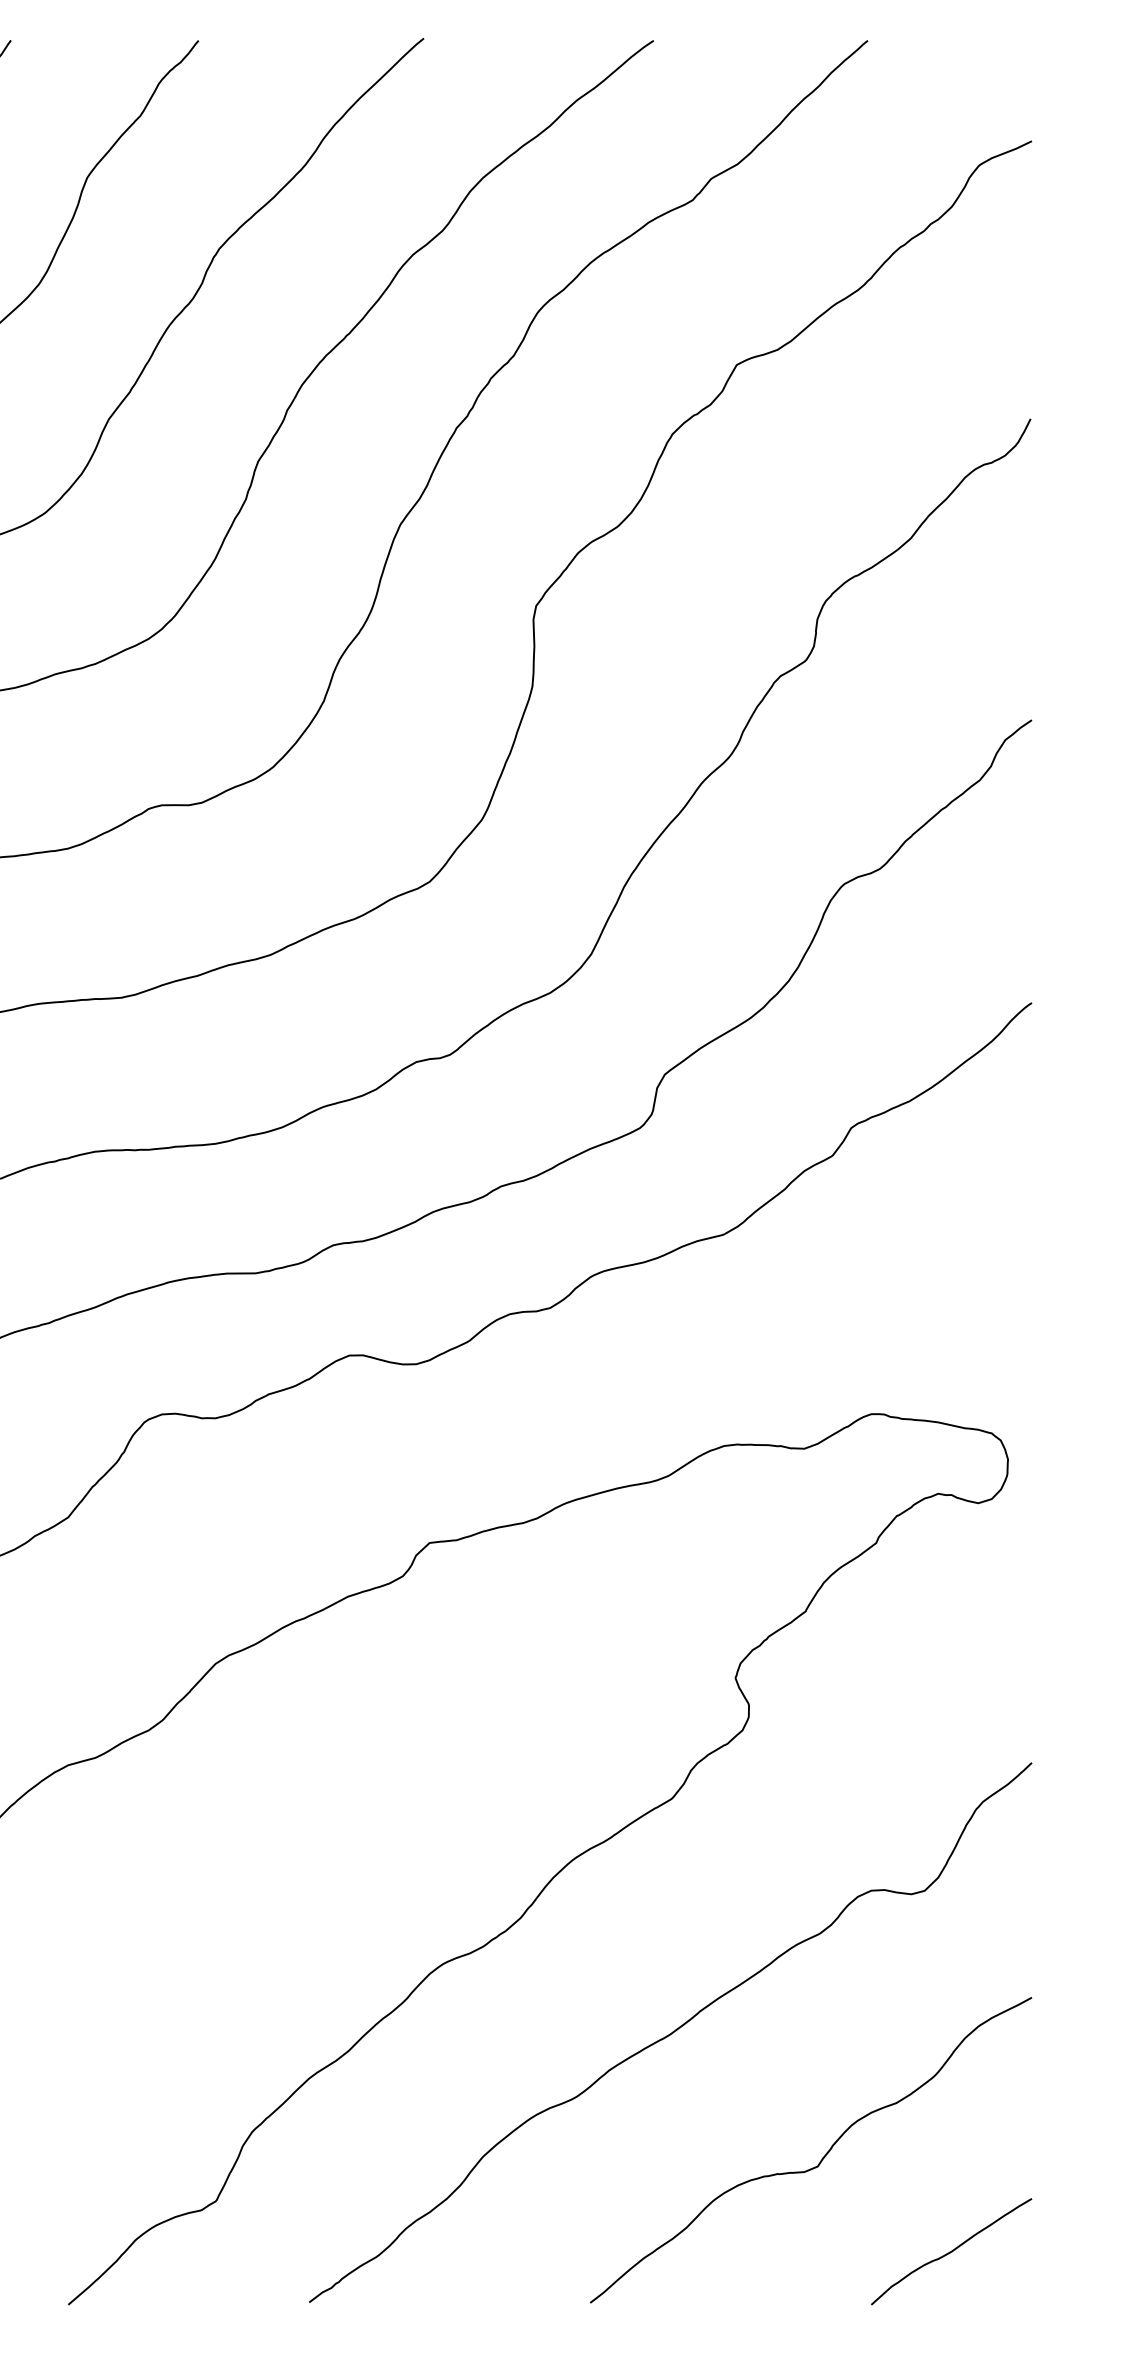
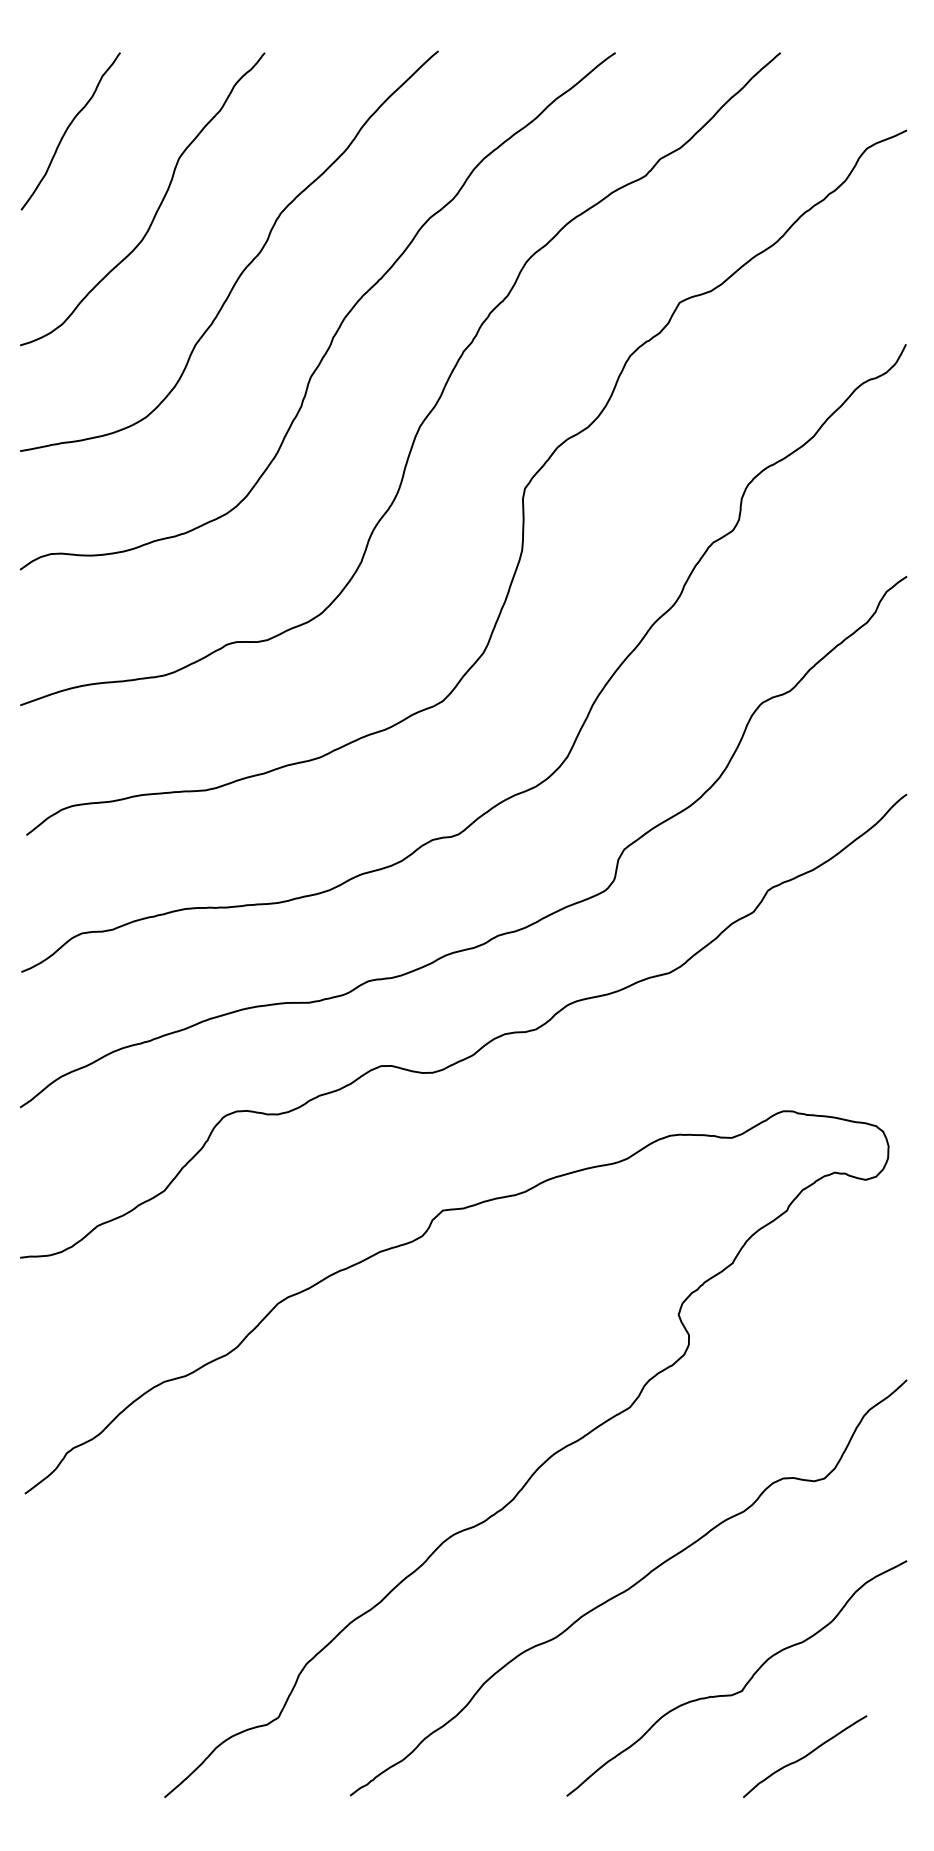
curve: (952, 2251) -> (805, 1756), moved

